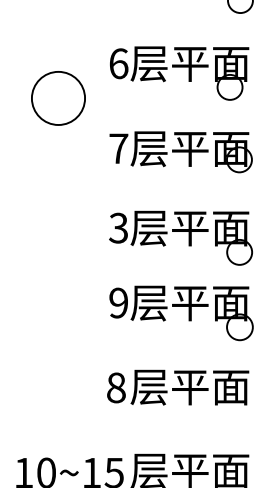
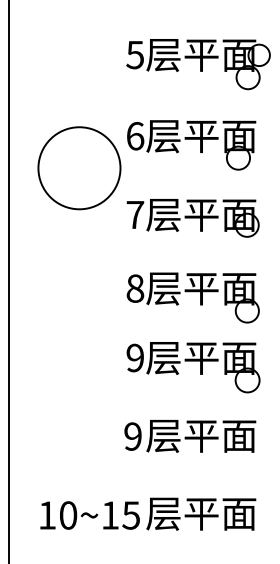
circle: (58, 98) -> (79, 168), size x1.67
text: (118, 228) -> (135, 288), 3 -> 8
text: (115, 387) -> (132, 436), 8 -> 9

